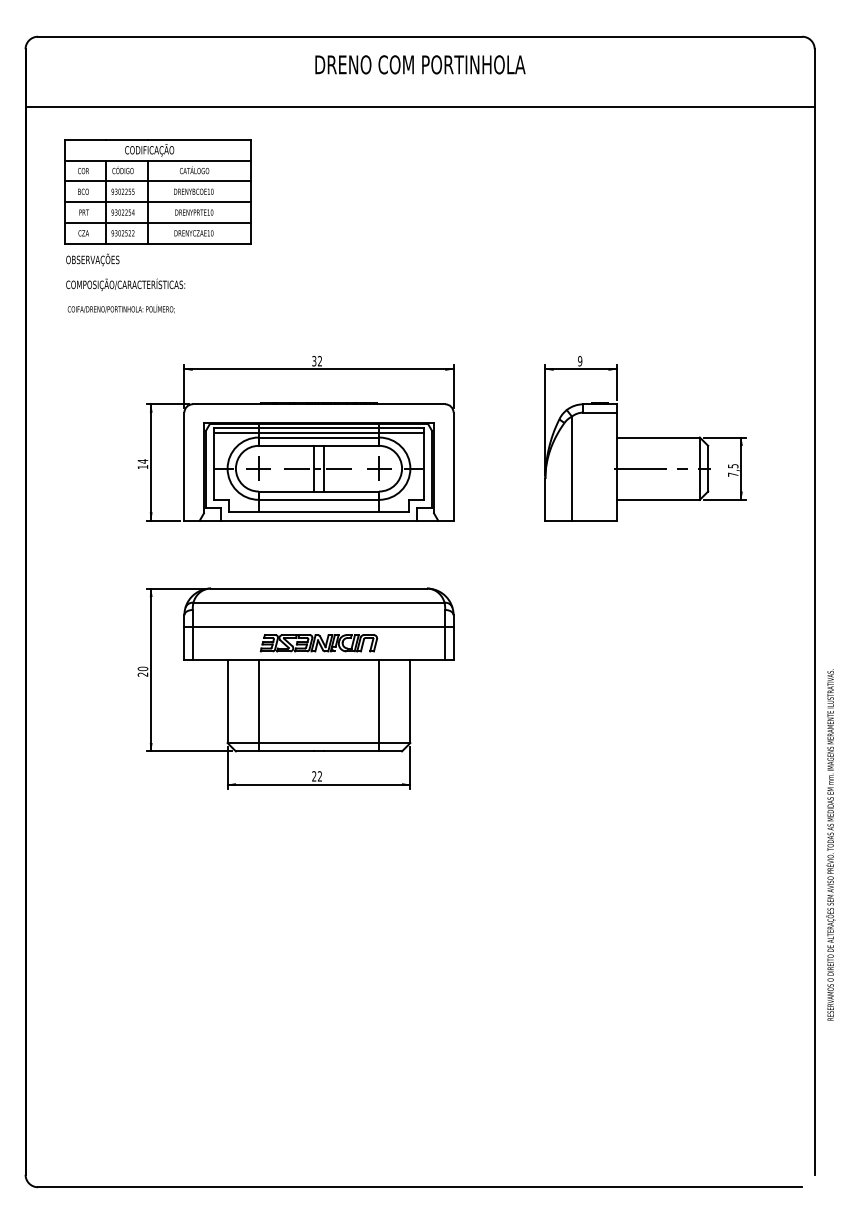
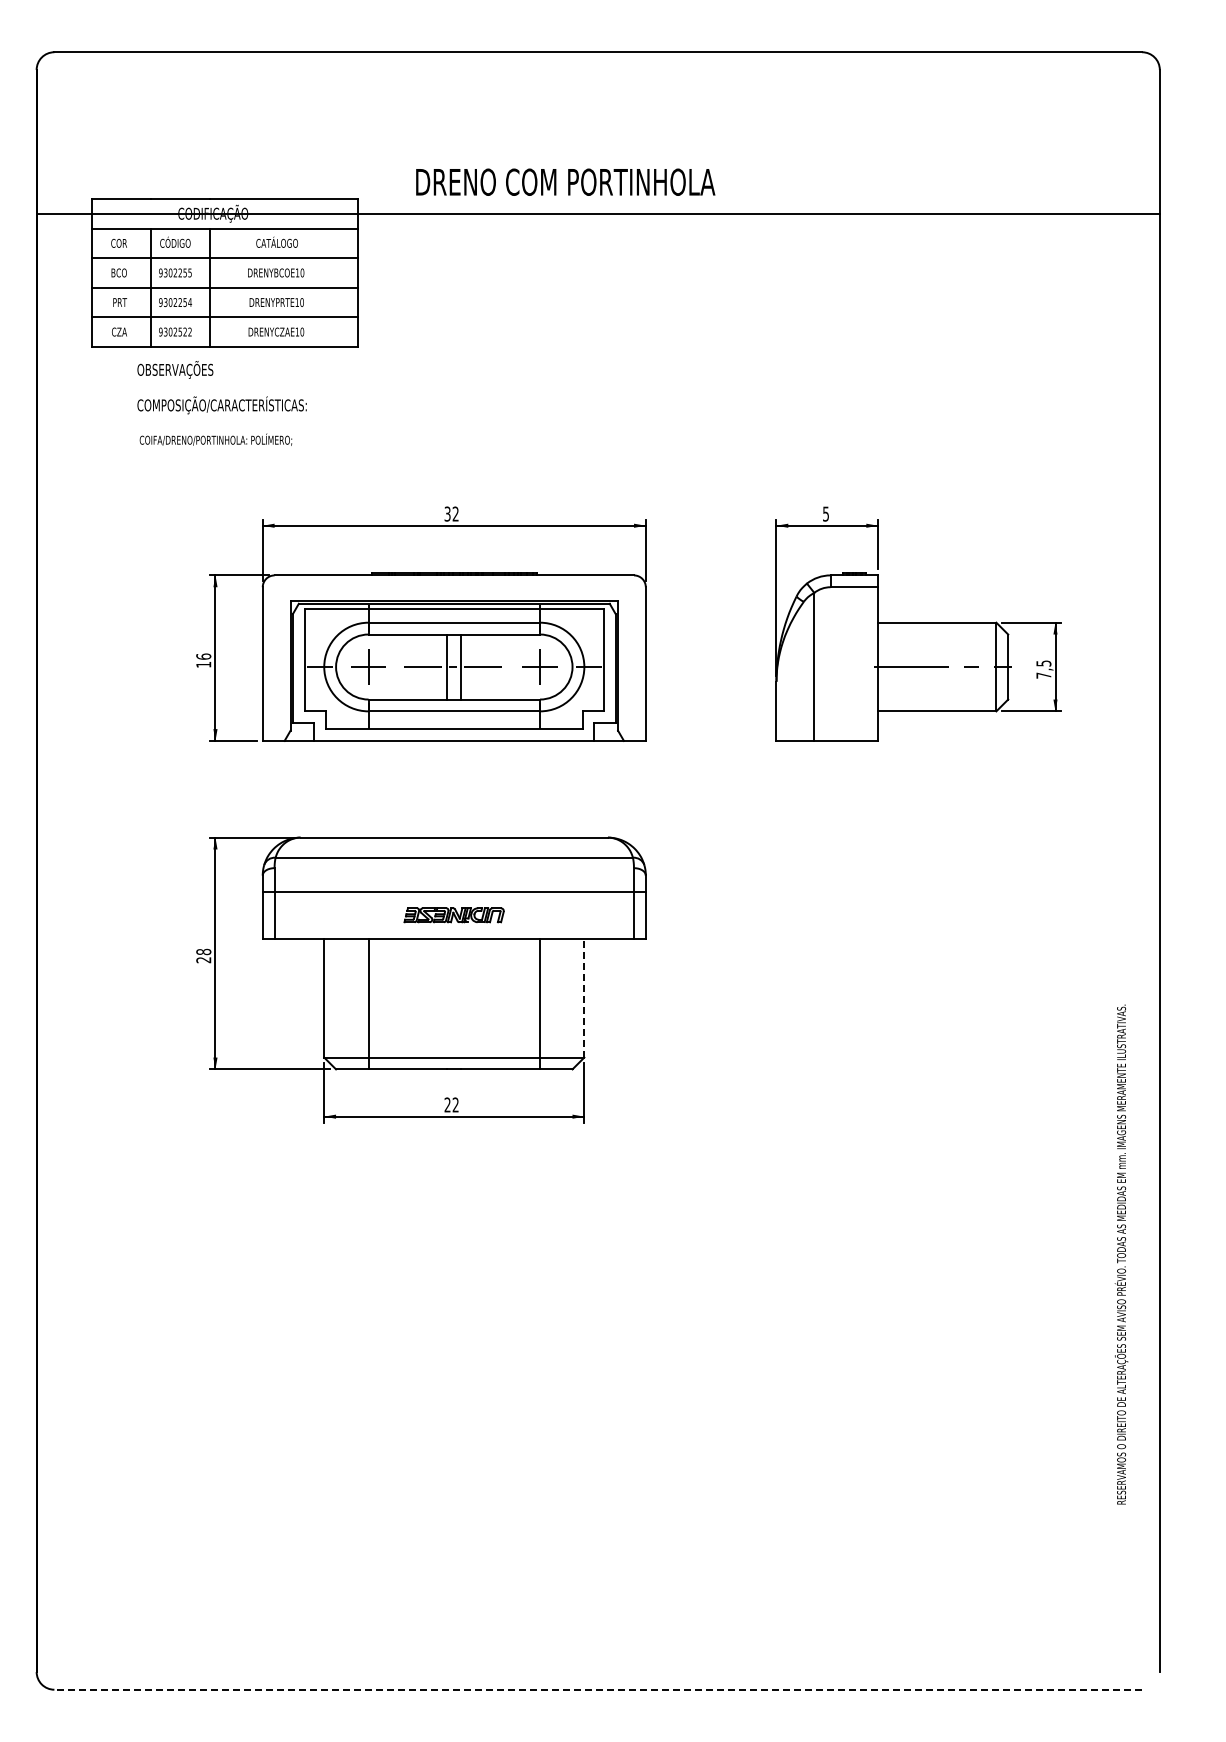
text: (420, 64) -> (565, 181), moved
line: (419, 107) -> (597, 213), moved
text: (125, 283) -> (221, 403), moved
text: (579, 360) -> (825, 513), 9 -> 5
line: (318, 432) -> (453, 615), removed
text: (142, 461) -> (203, 656), 14 -> 16
part: (318, 642) -> (453, 914), size x0.6
text: (142, 668) -> (203, 951), 20 -> 28
line: (410, 700) -> (584, 997), solid -> dashed
text: (830, 844) -> (1121, 1254), moved
line: (420, 1187) -> (598, 1689), solid -> dashed

